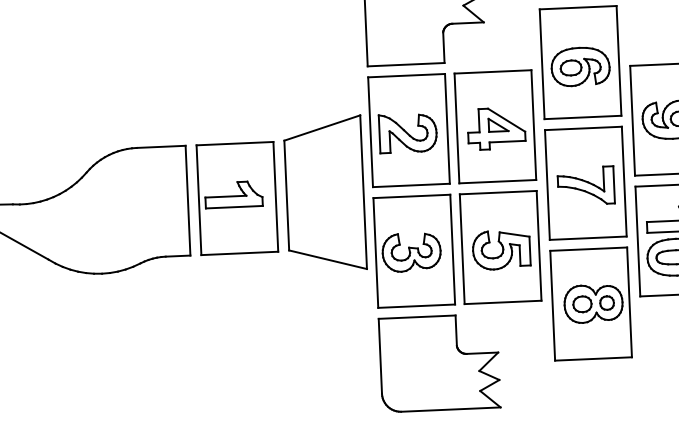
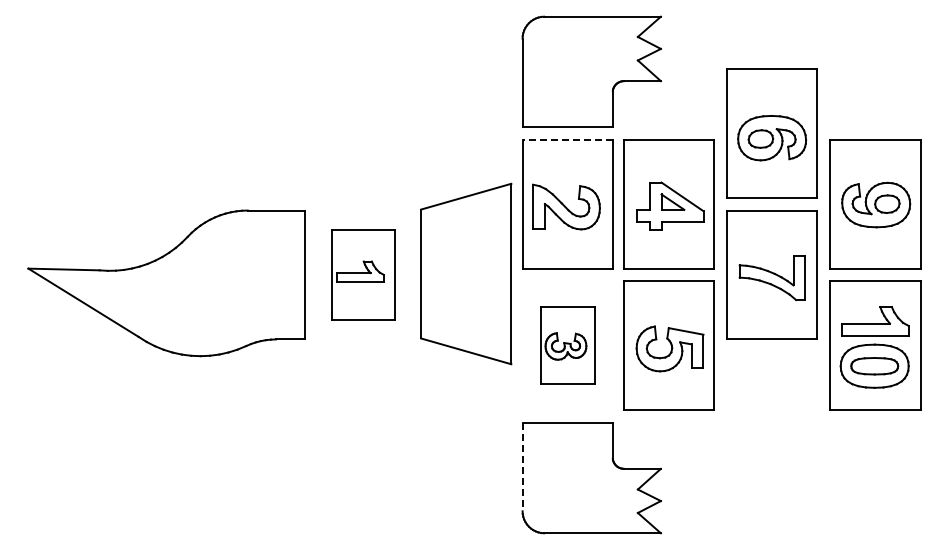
line: (406, 75) -> (567, 139), solid -> dashed
part: (236, 198) -> (362, 274), size x0.7
part: (414, 250) -> (567, 345), size x0.6
part: (590, 303) -> (771, 416), removed
line: (380, 356) -> (522, 467), solid -> dashed

